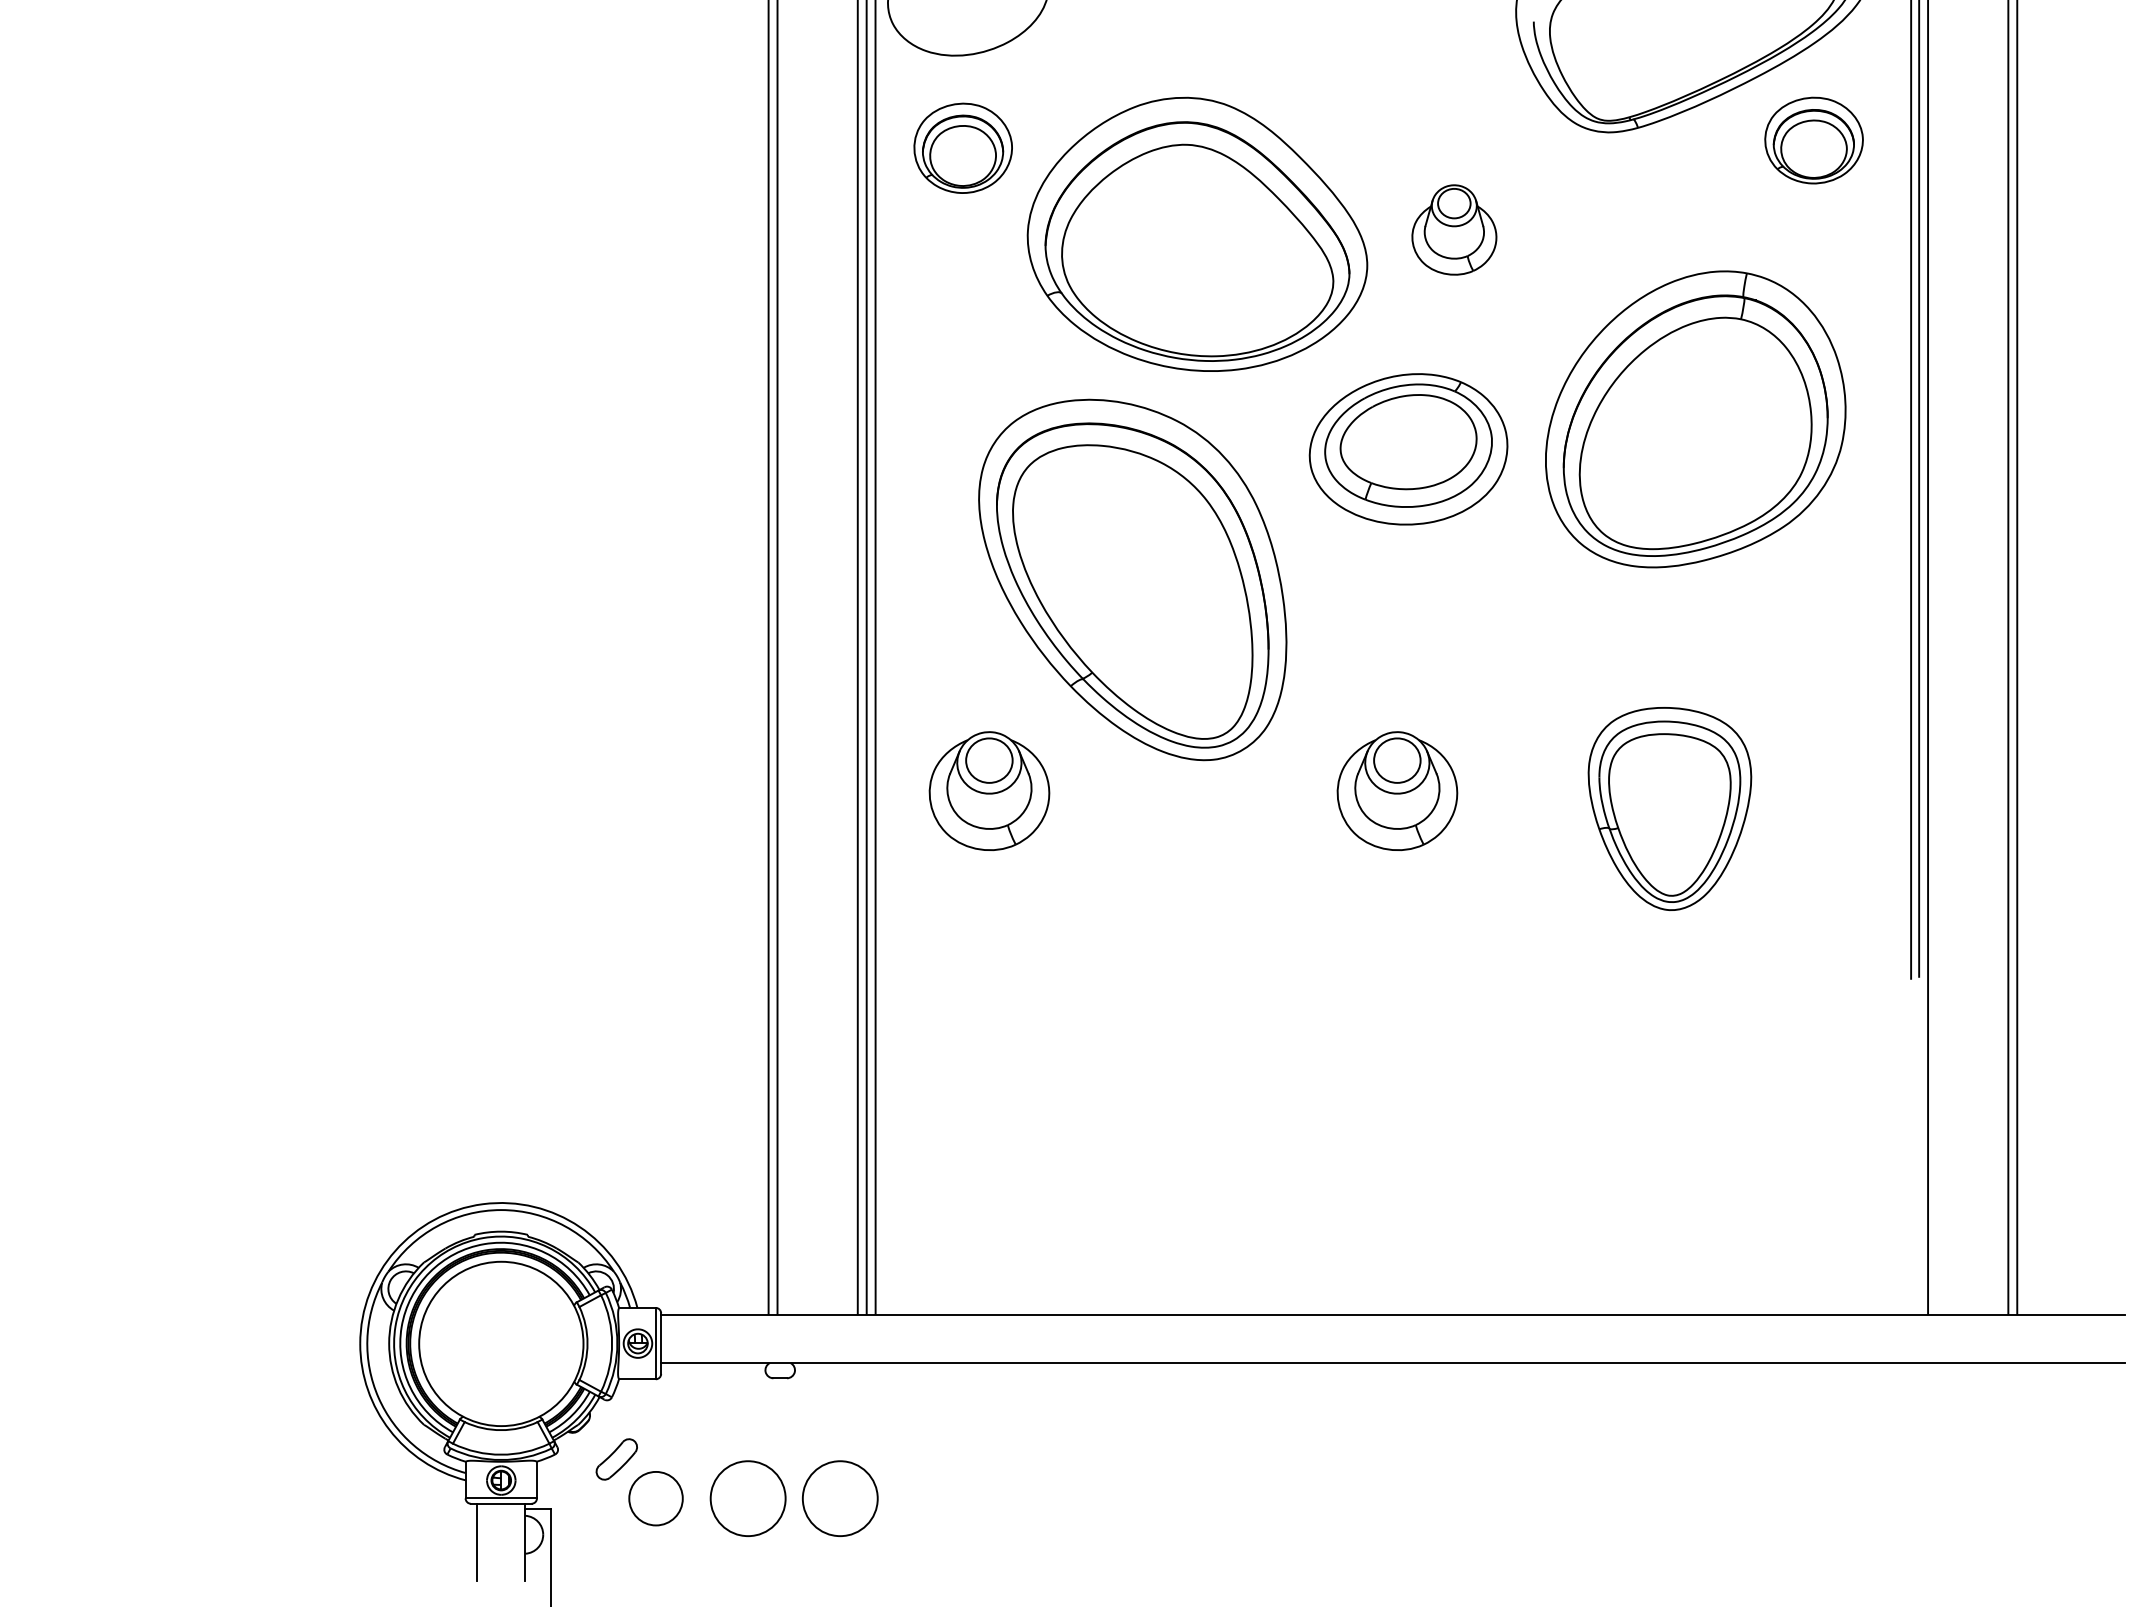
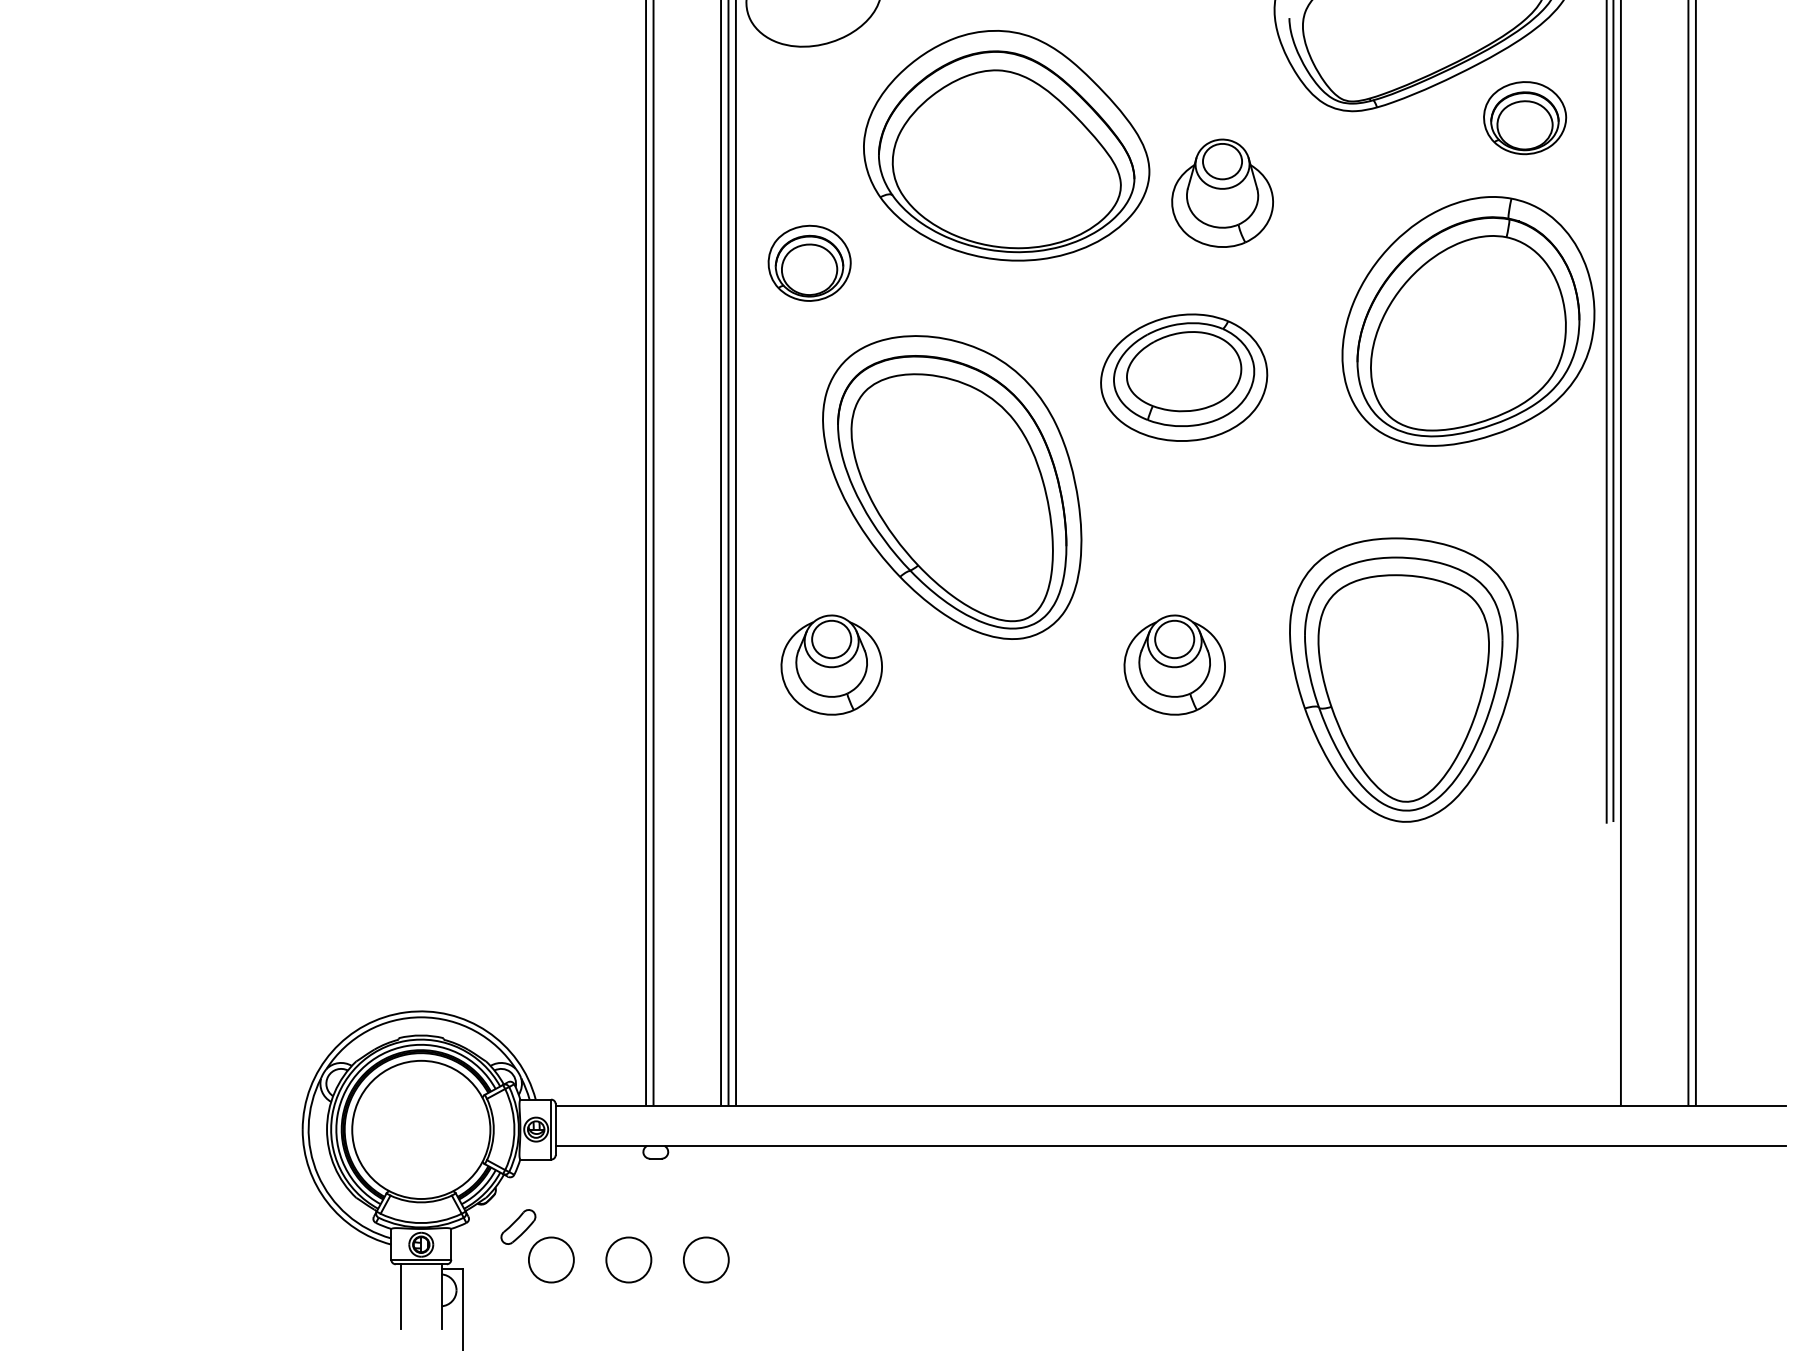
part: (962, 147) -> (809, 262), moved
part: (1454, 229) -> (1222, 192), size x1.43
part: (1197, 233) -> (1006, 144), moved
part: (1695, 419) -> (1468, 321), moved
part: (1669, 808) -> (1403, 679), size x1.67
circle: (747, 1498) -> (628, 1259), size x0.71
circle: (840, 1498) -> (706, 1259), size x0.71

